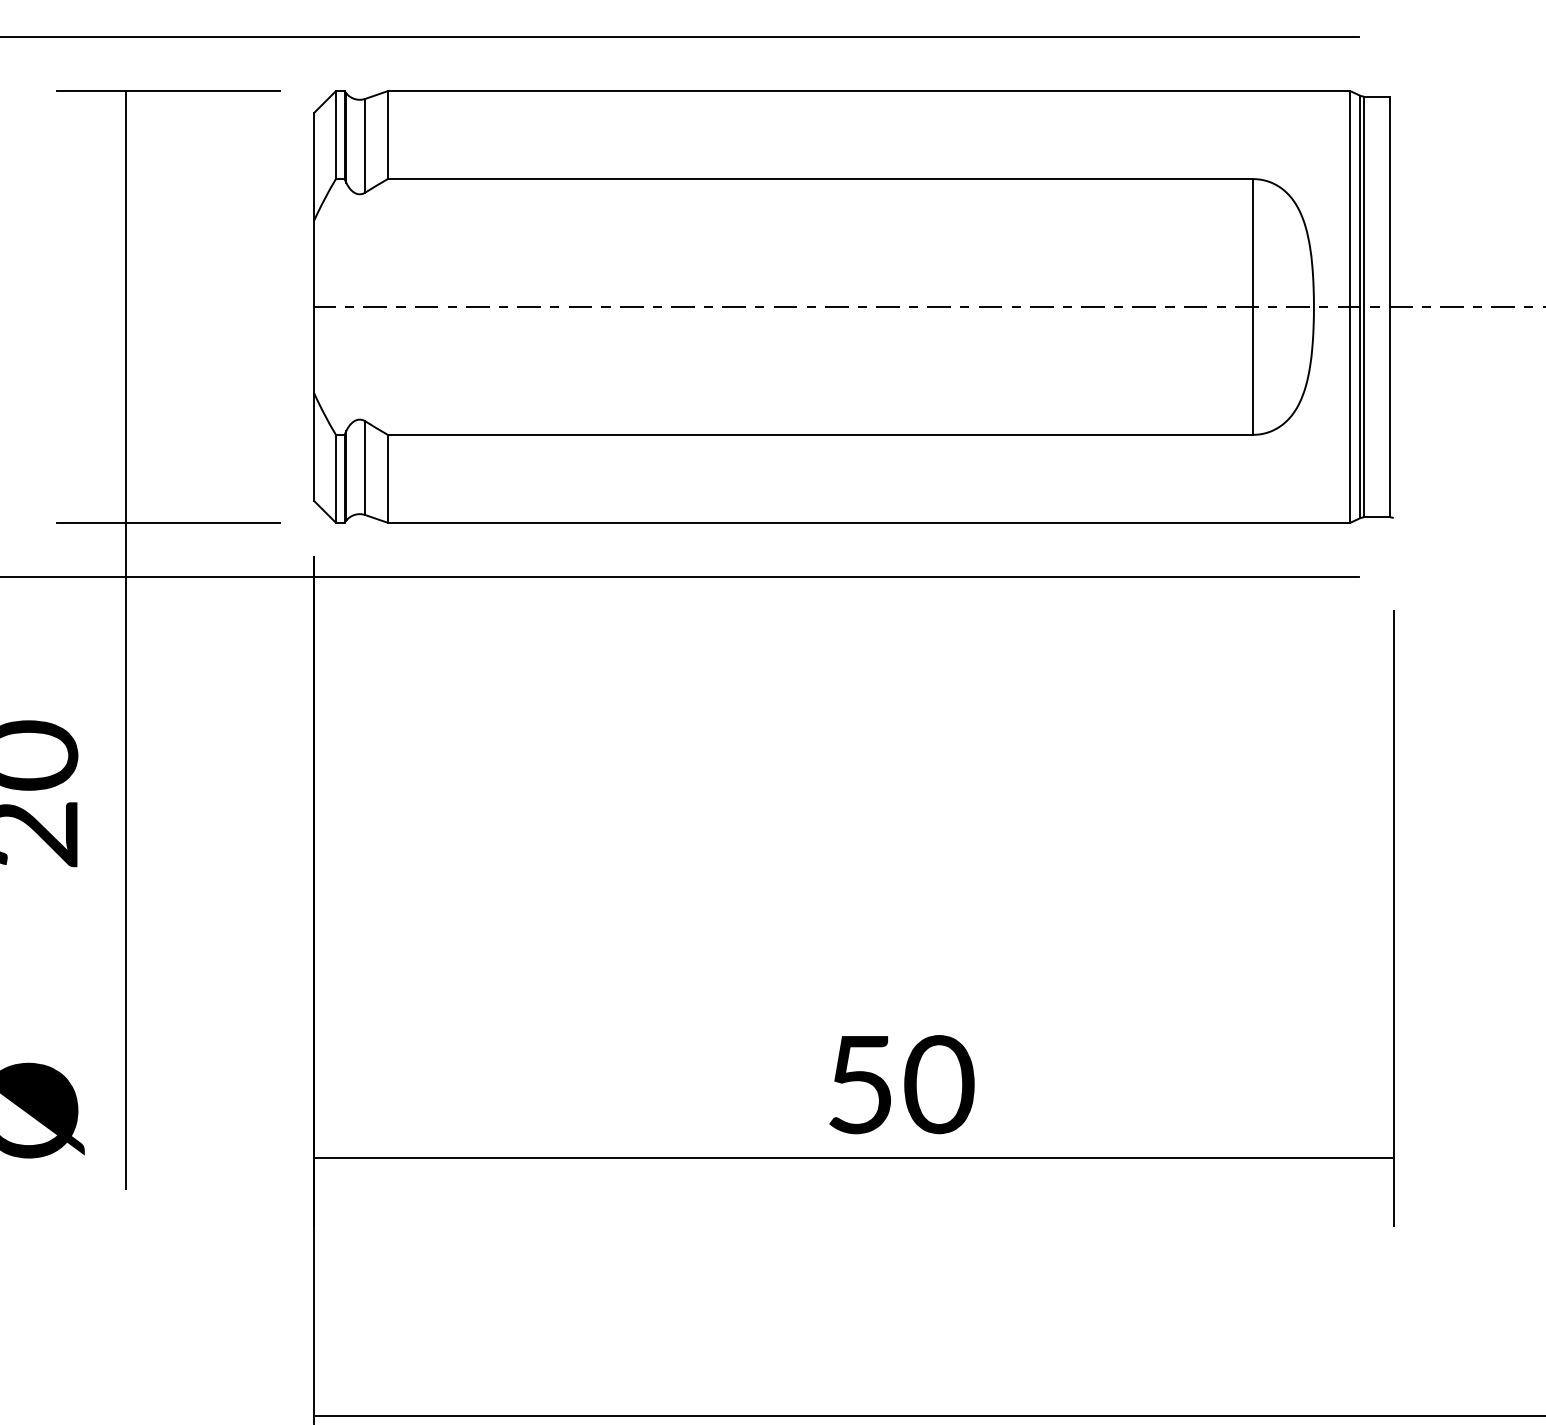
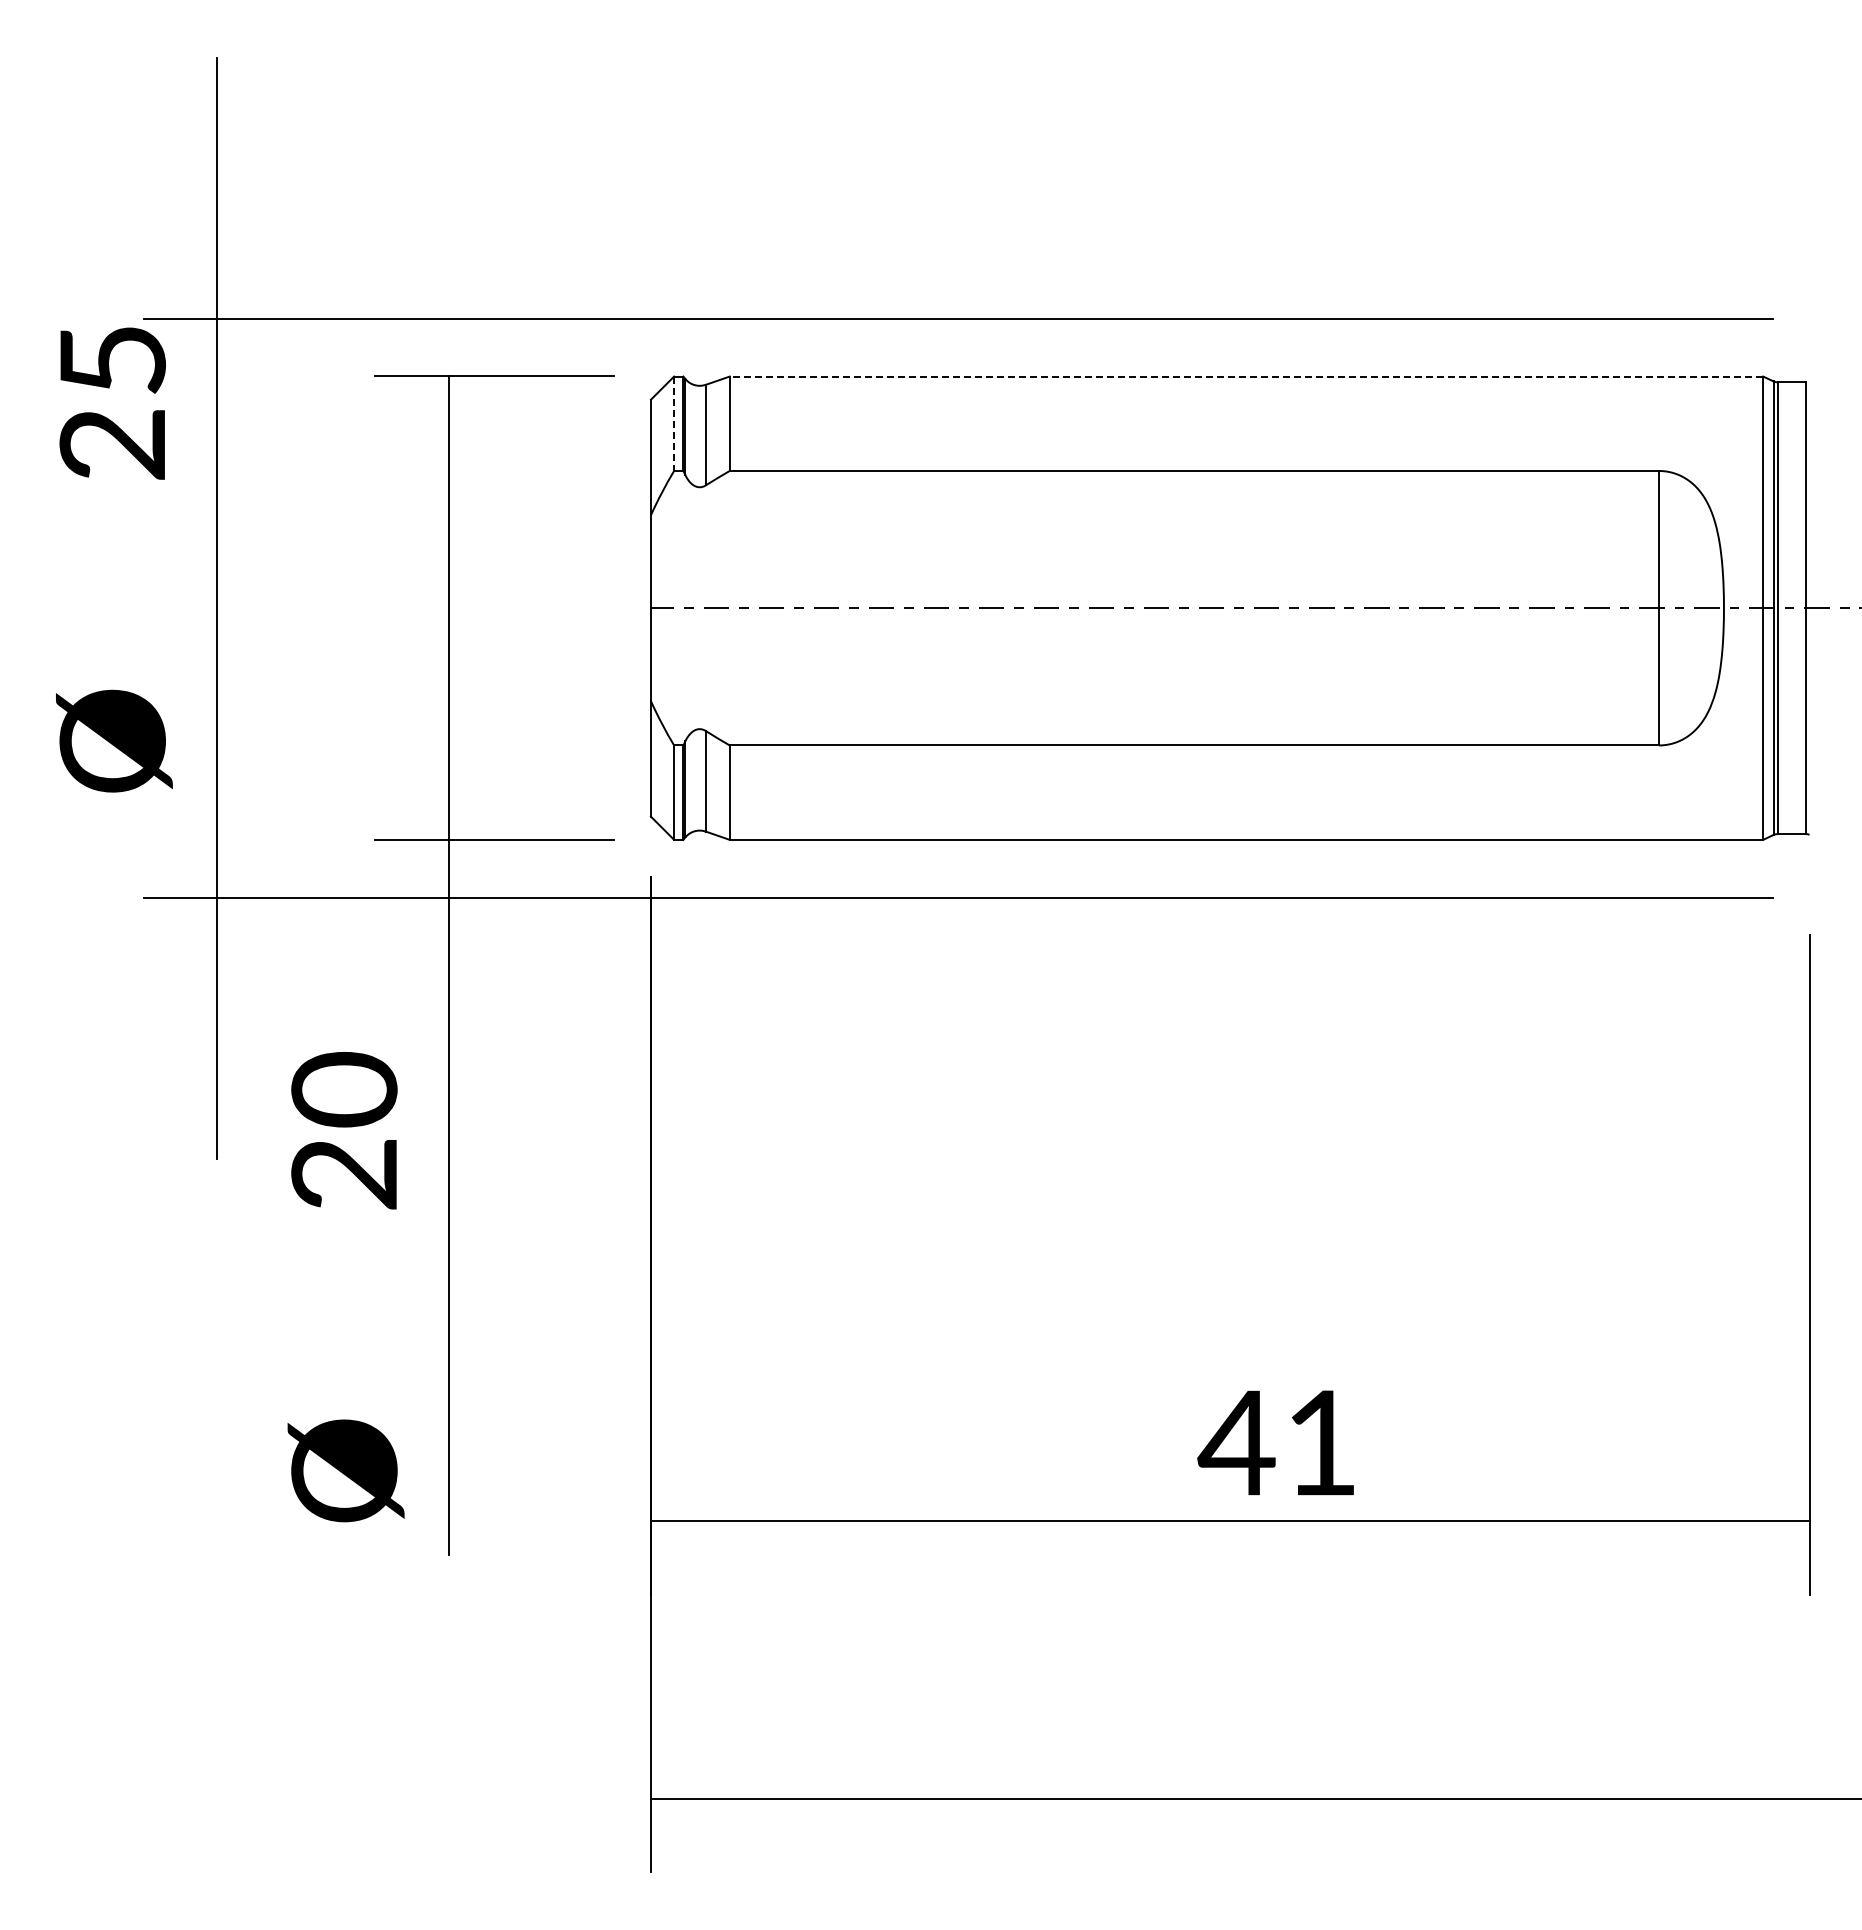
line: (869, 91) -> (1246, 376), solid -> dashed
line: (336, 135) -> (674, 424), solid -> dashed
text: (898, 1084) -> (1278, 1442), 50 -> 41

